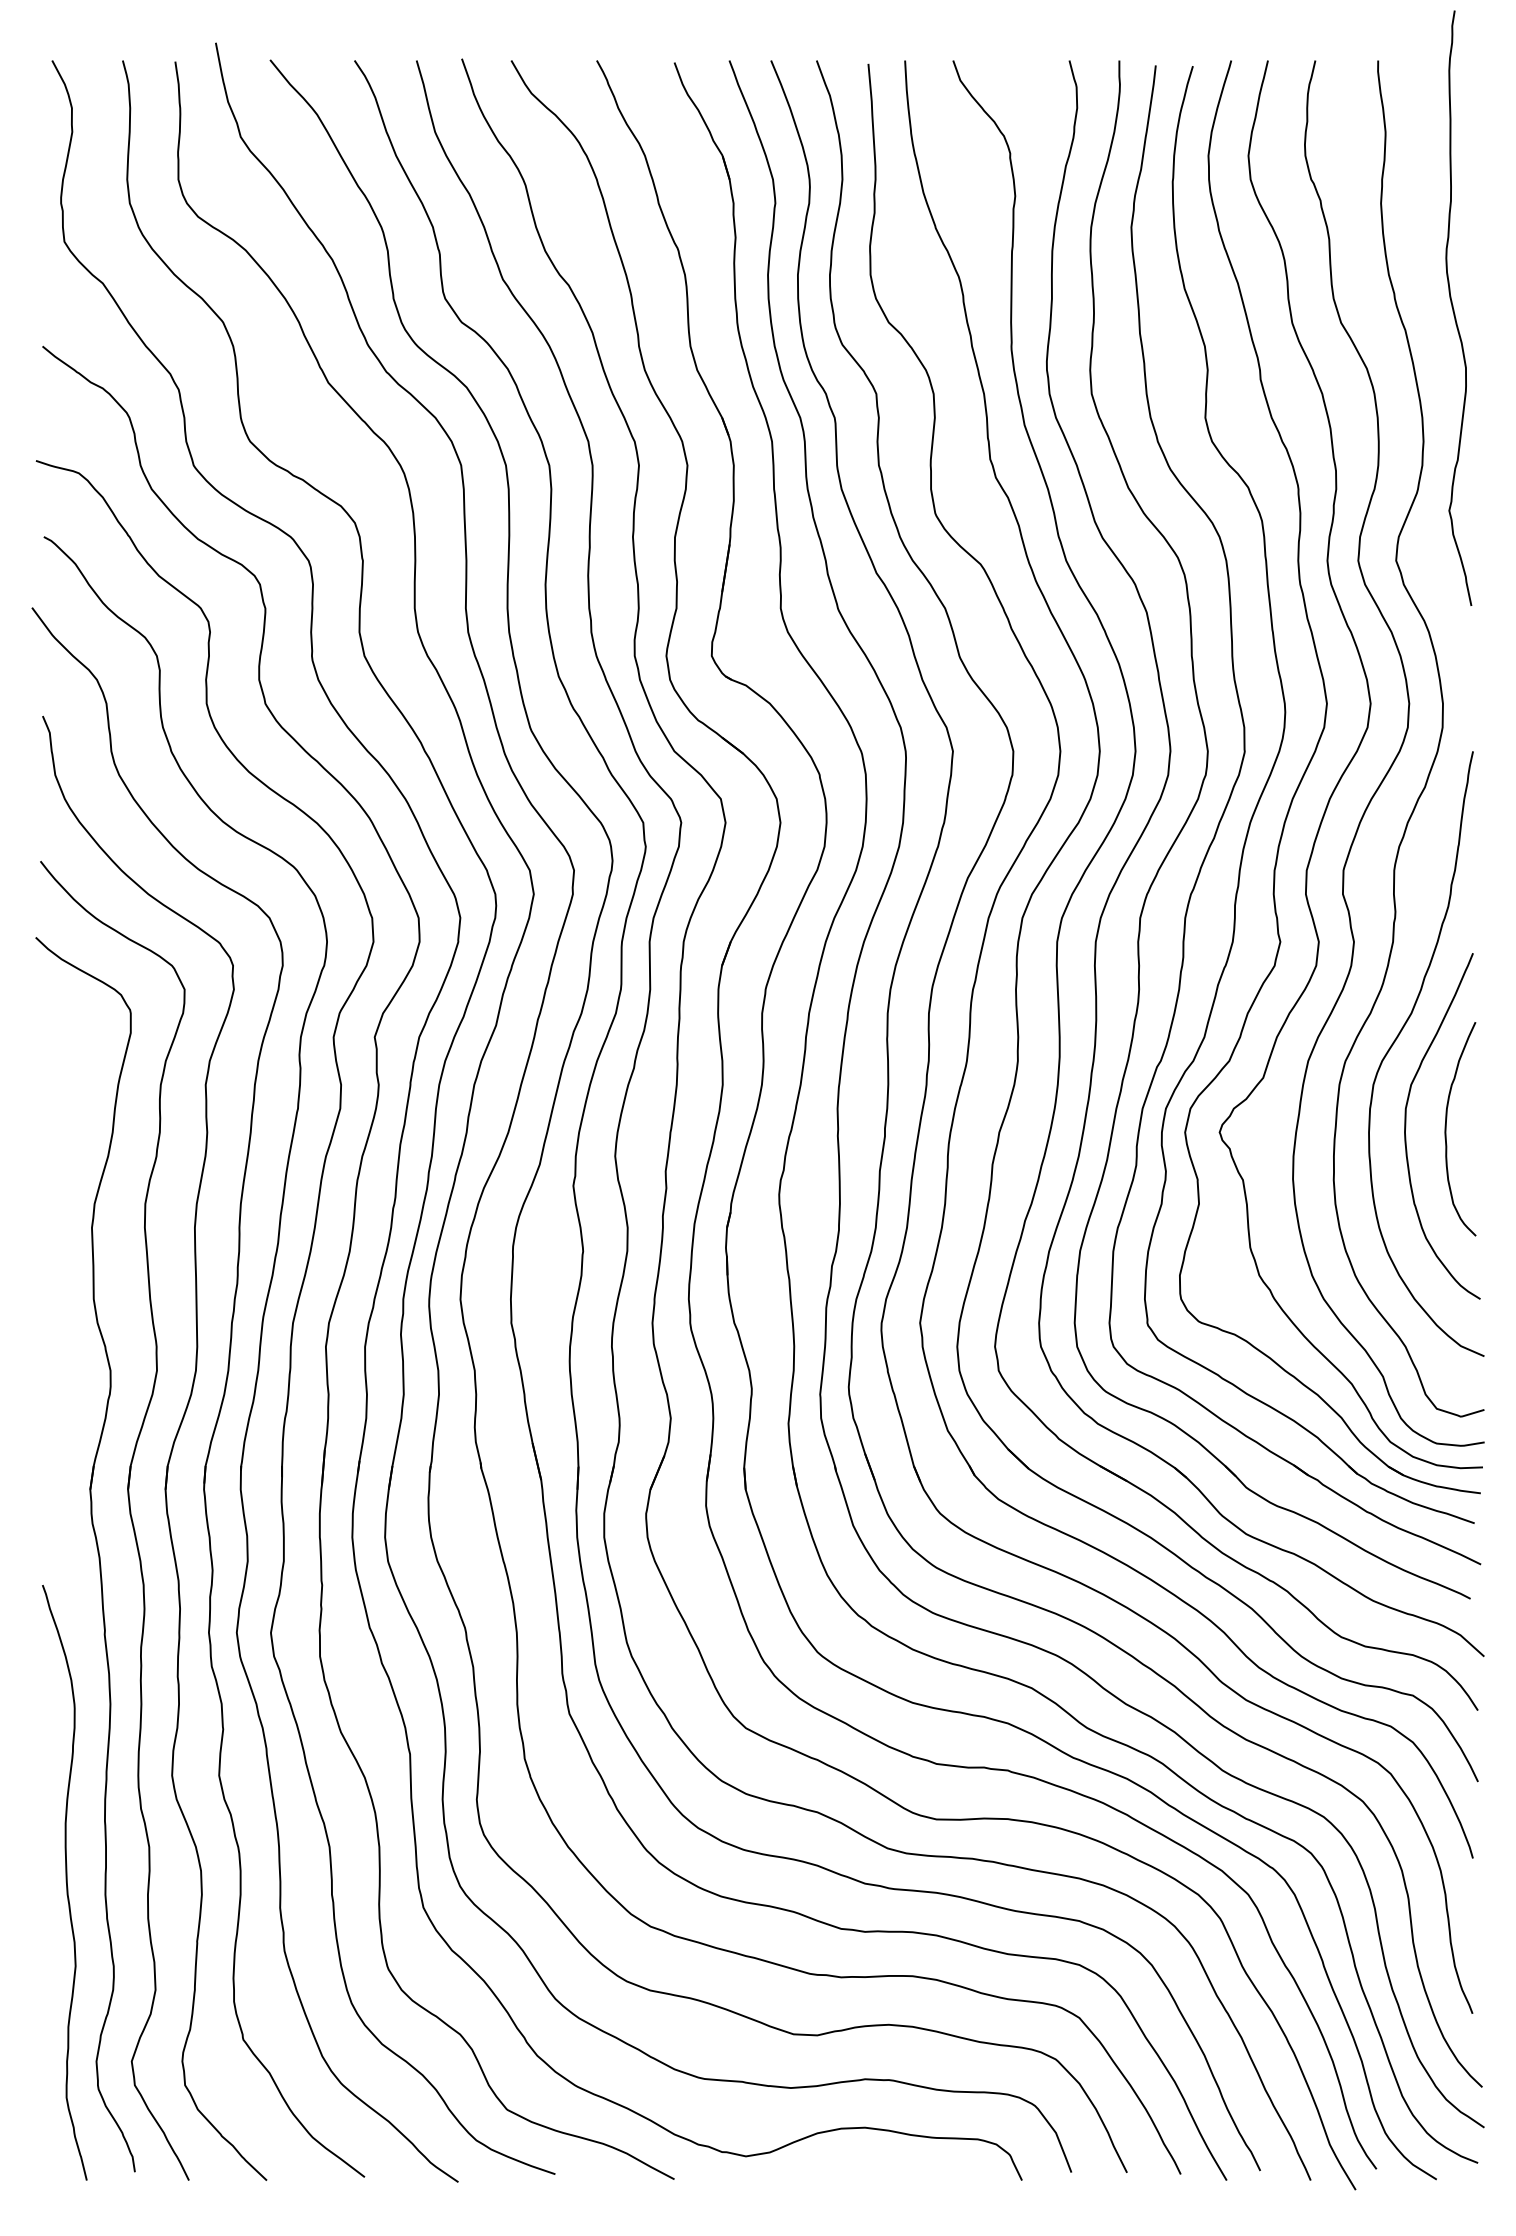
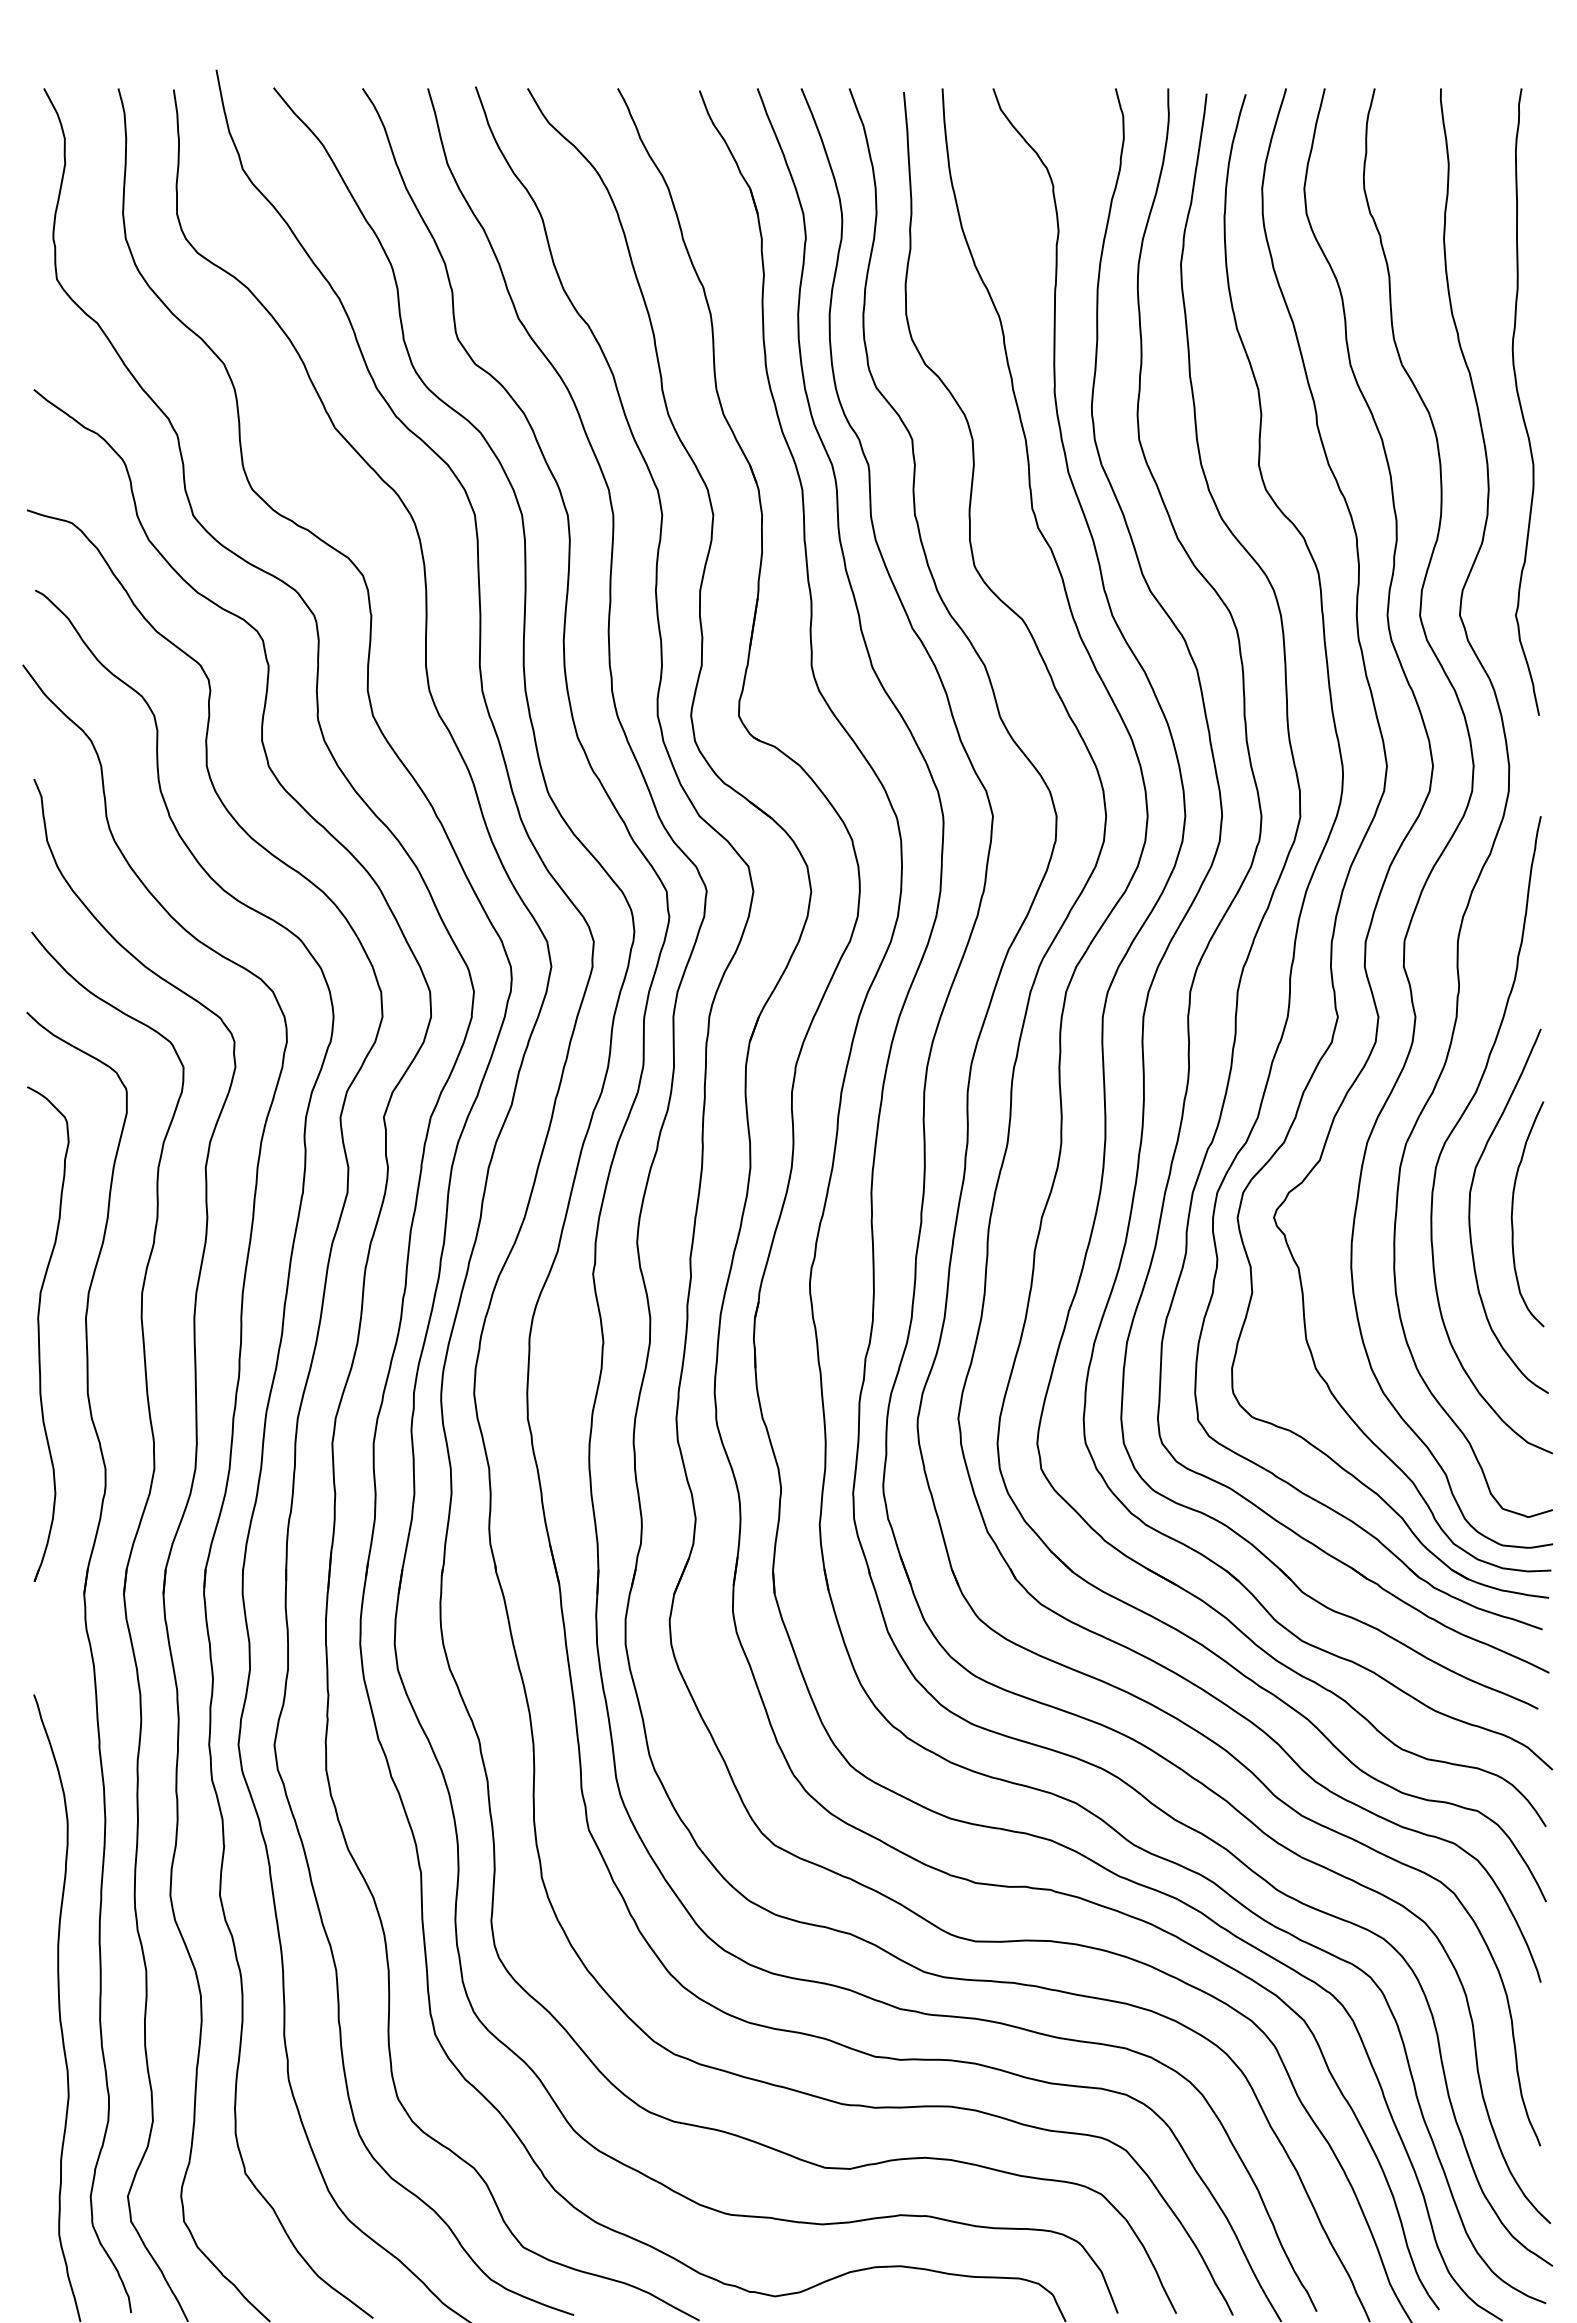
curve: (1454, 309) -> (1521, 403), moved
part: (48, 1242) -> (40, 1333), added

